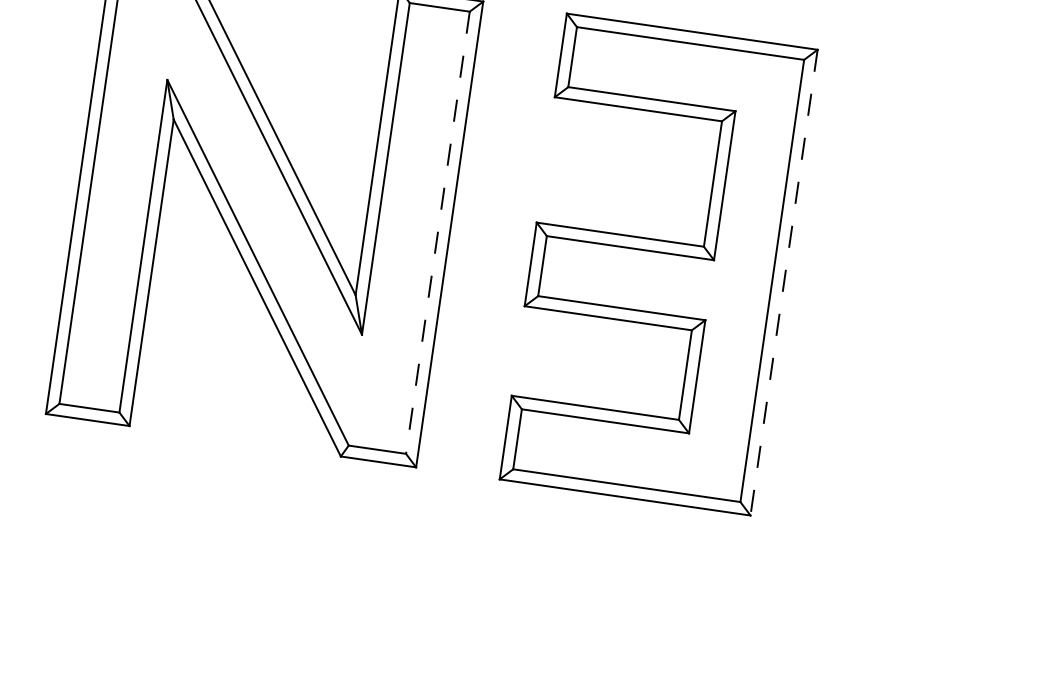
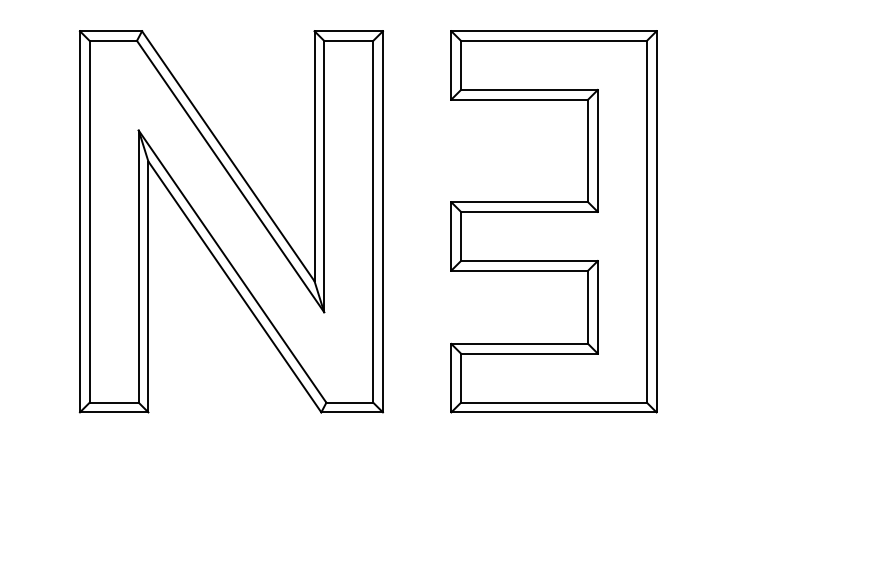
line: (438, 232) -> (373, 221), dashed -> solid
line: (784, 282) -> (656, 221), dashed -> solid

